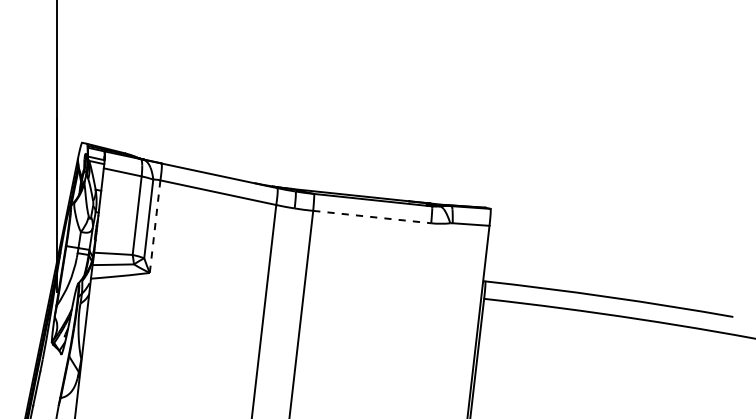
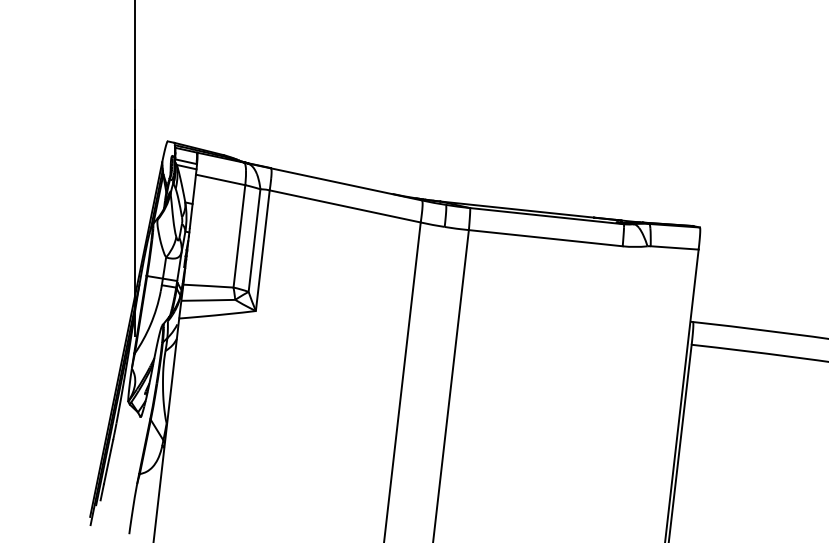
line: (372, 217) -> (546, 238), dashed -> solid
line: (155, 226) -> (263, 250), dashed -> solid

